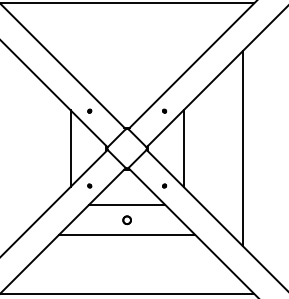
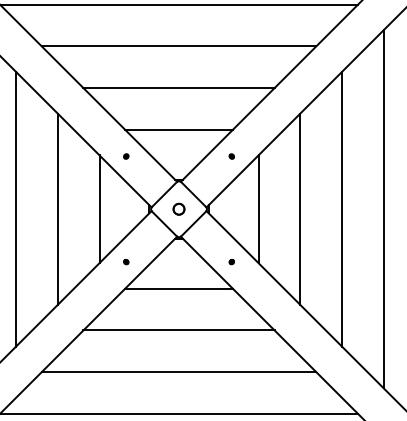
line: (126, 33) -> (178, 46), added
line: (126, 62) -> (178, 88), added
line: (126, 92) -> (178, 129), added
line: (11, 148) -> (16, 208), added
line: (40, 148) -> (57, 208), added
line: (213, 148) -> (300, 208), added
line: (272, 148) -> (383, 209), added
part: (126, 219) -> (178, 208), moved
line: (126, 264) -> (178, 372), added

